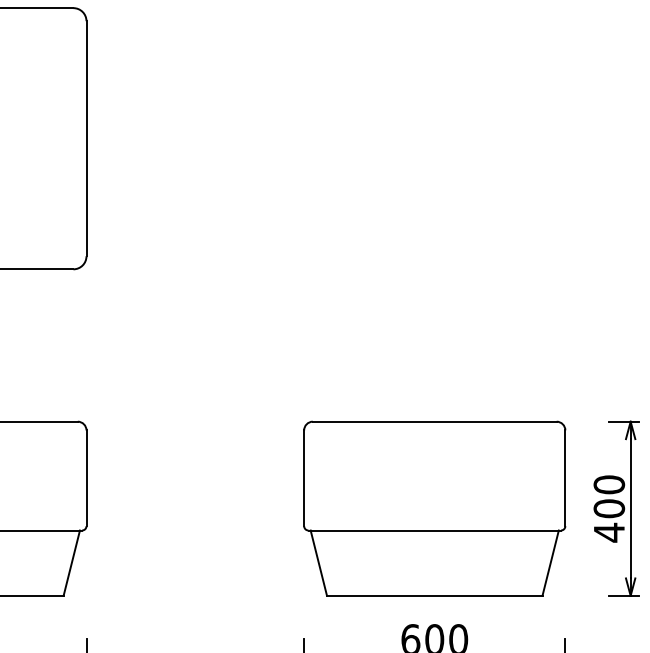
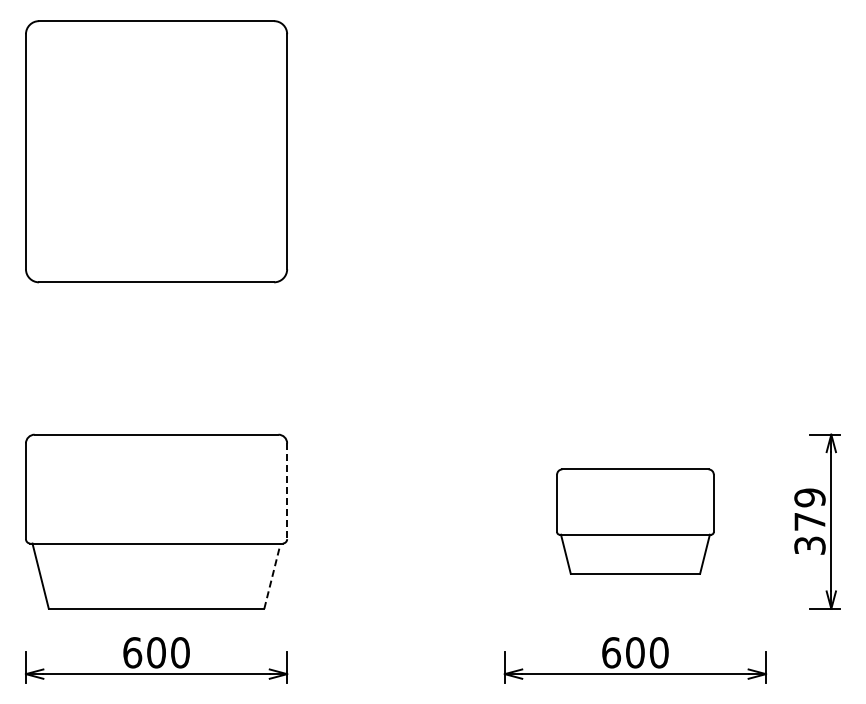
line: (86, 478) -> (287, 491), solid -> dashed
part: (434, 508) -> (635, 521), size x0.6
text: (608, 508) -> (809, 521), 400 -> 379
line: (71, 563) -> (272, 576), solid -> dashed

